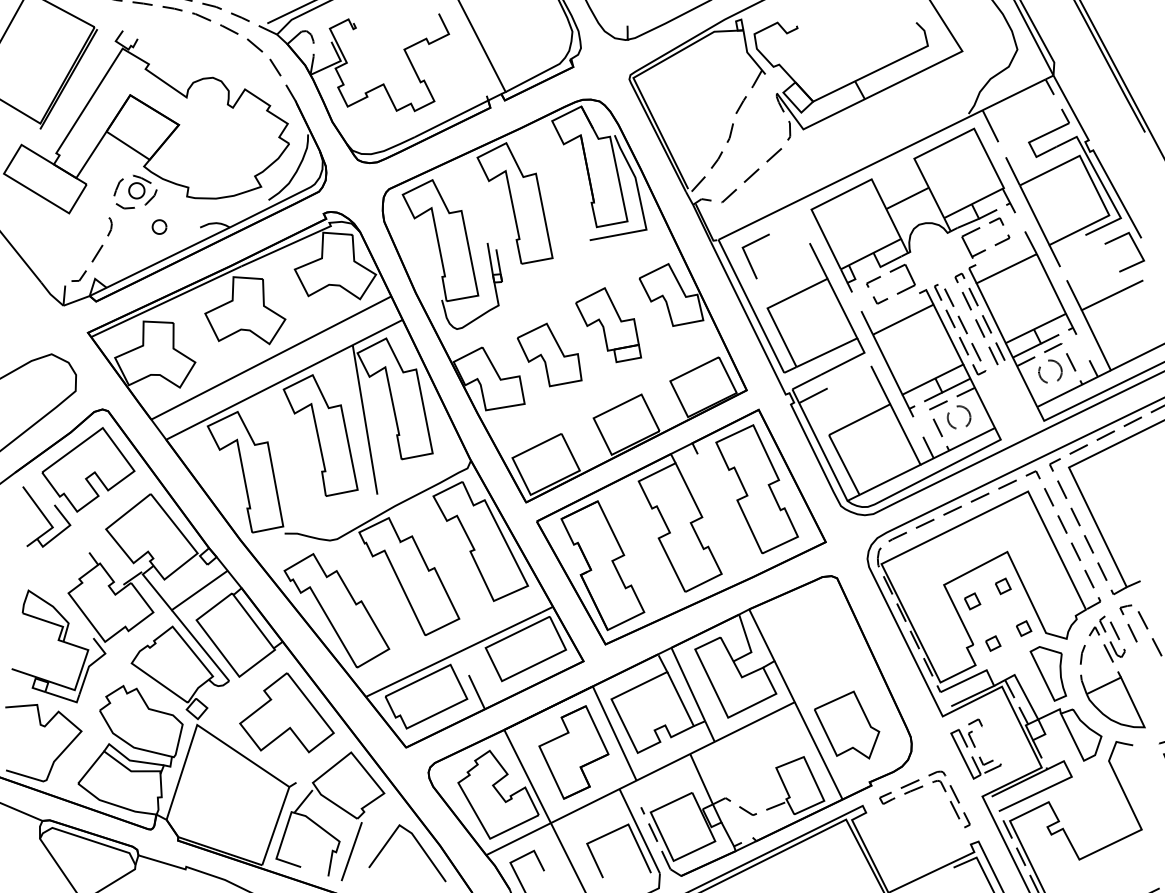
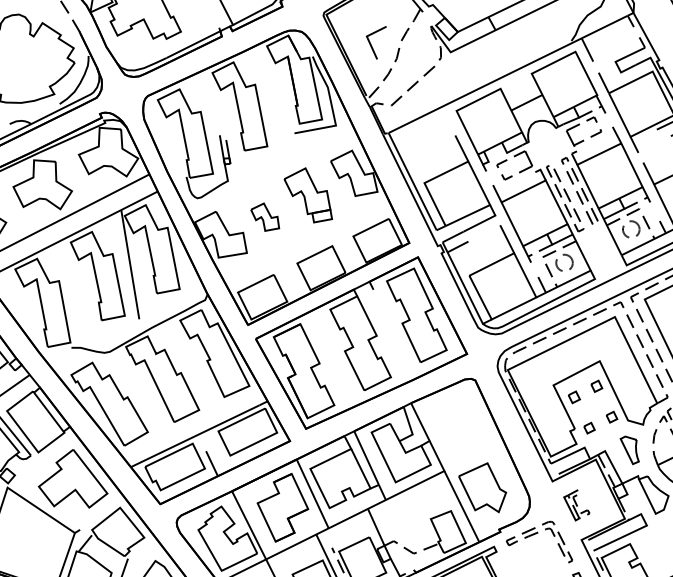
line: (749, 259) -> (371, 45), moved
part: (549, 354) -> (265, 216), size x0.6
part: (1048, 673) -> (629, 450), size x0.7
part: (975, 748) -> (576, 504), size x0.7

